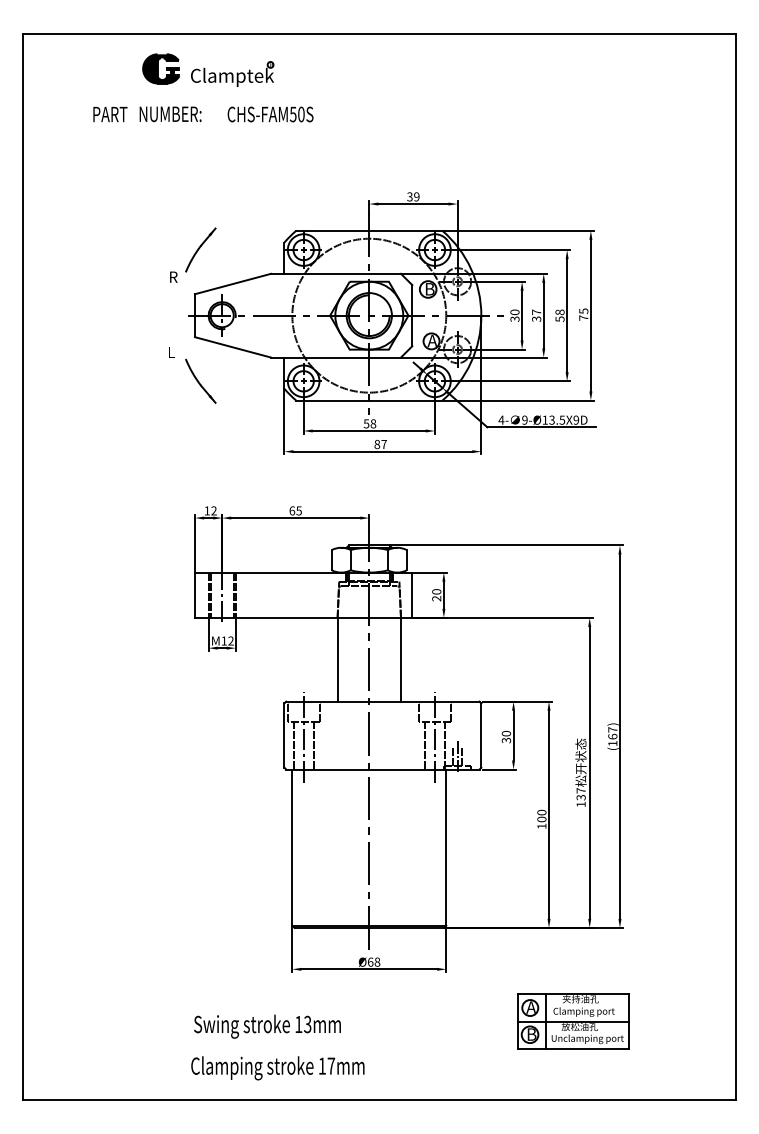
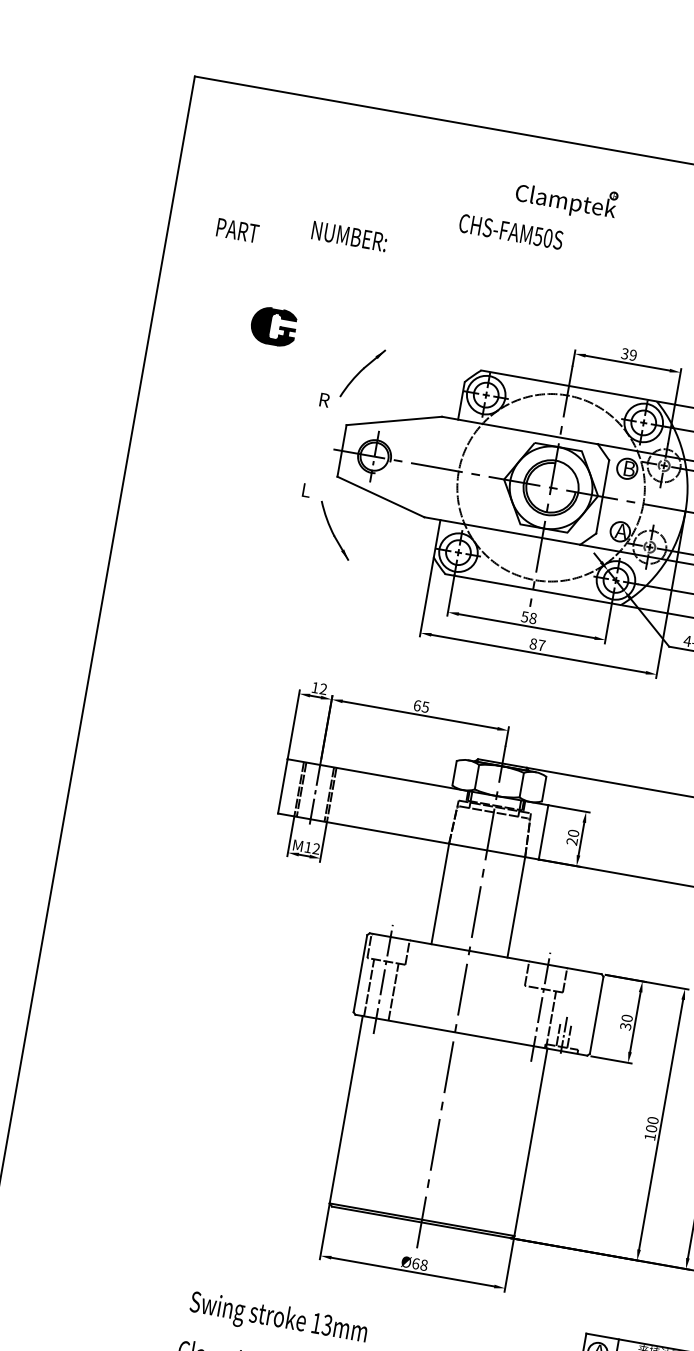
part: (160, 68) -> (273, 325), moved
part: (232, 73) -> (566, 198), moved
text: (110, 114) -> (237, 230), moved
text: (170, 114) -> (349, 236), moved
text: (270, 114) -> (511, 231), moved
line: (424, 745) -> (526, 1015), removed

